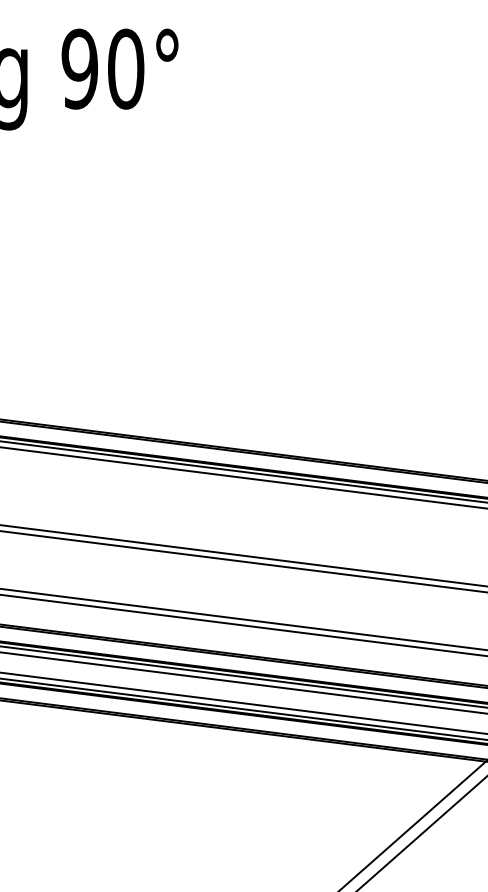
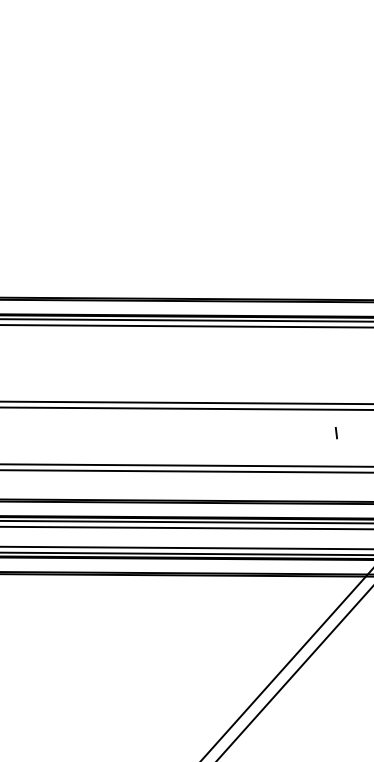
line: (473, 614) -> (336, 433), added

